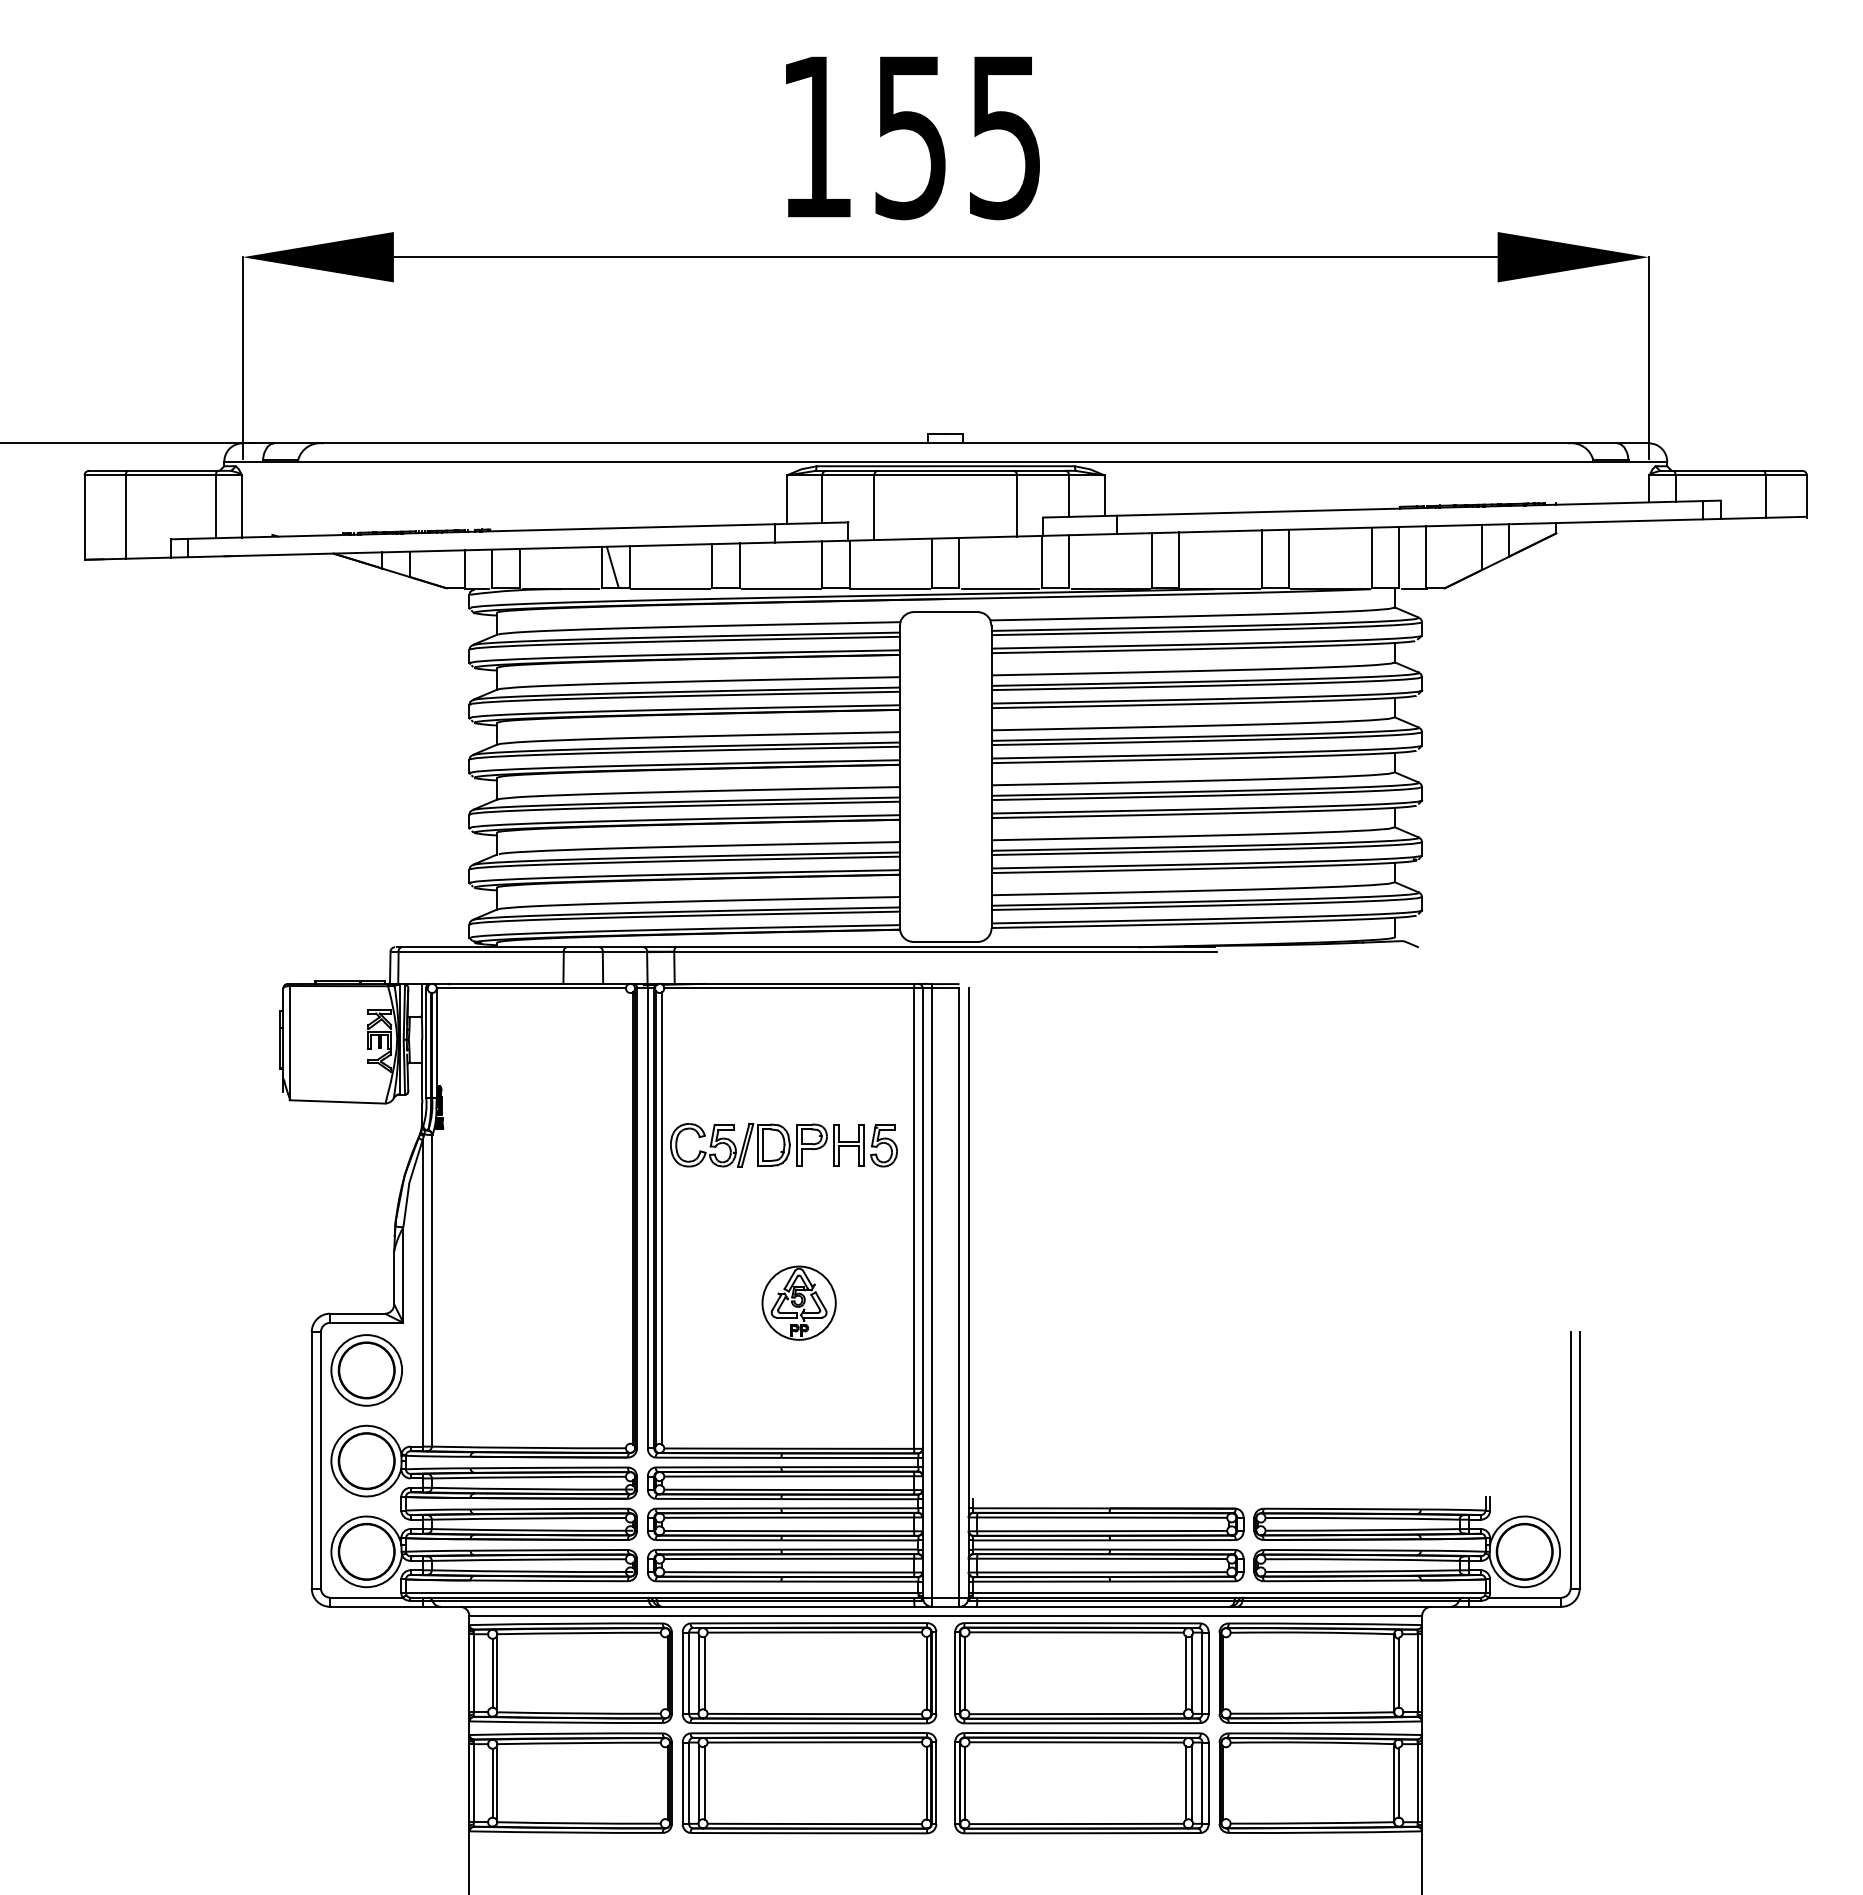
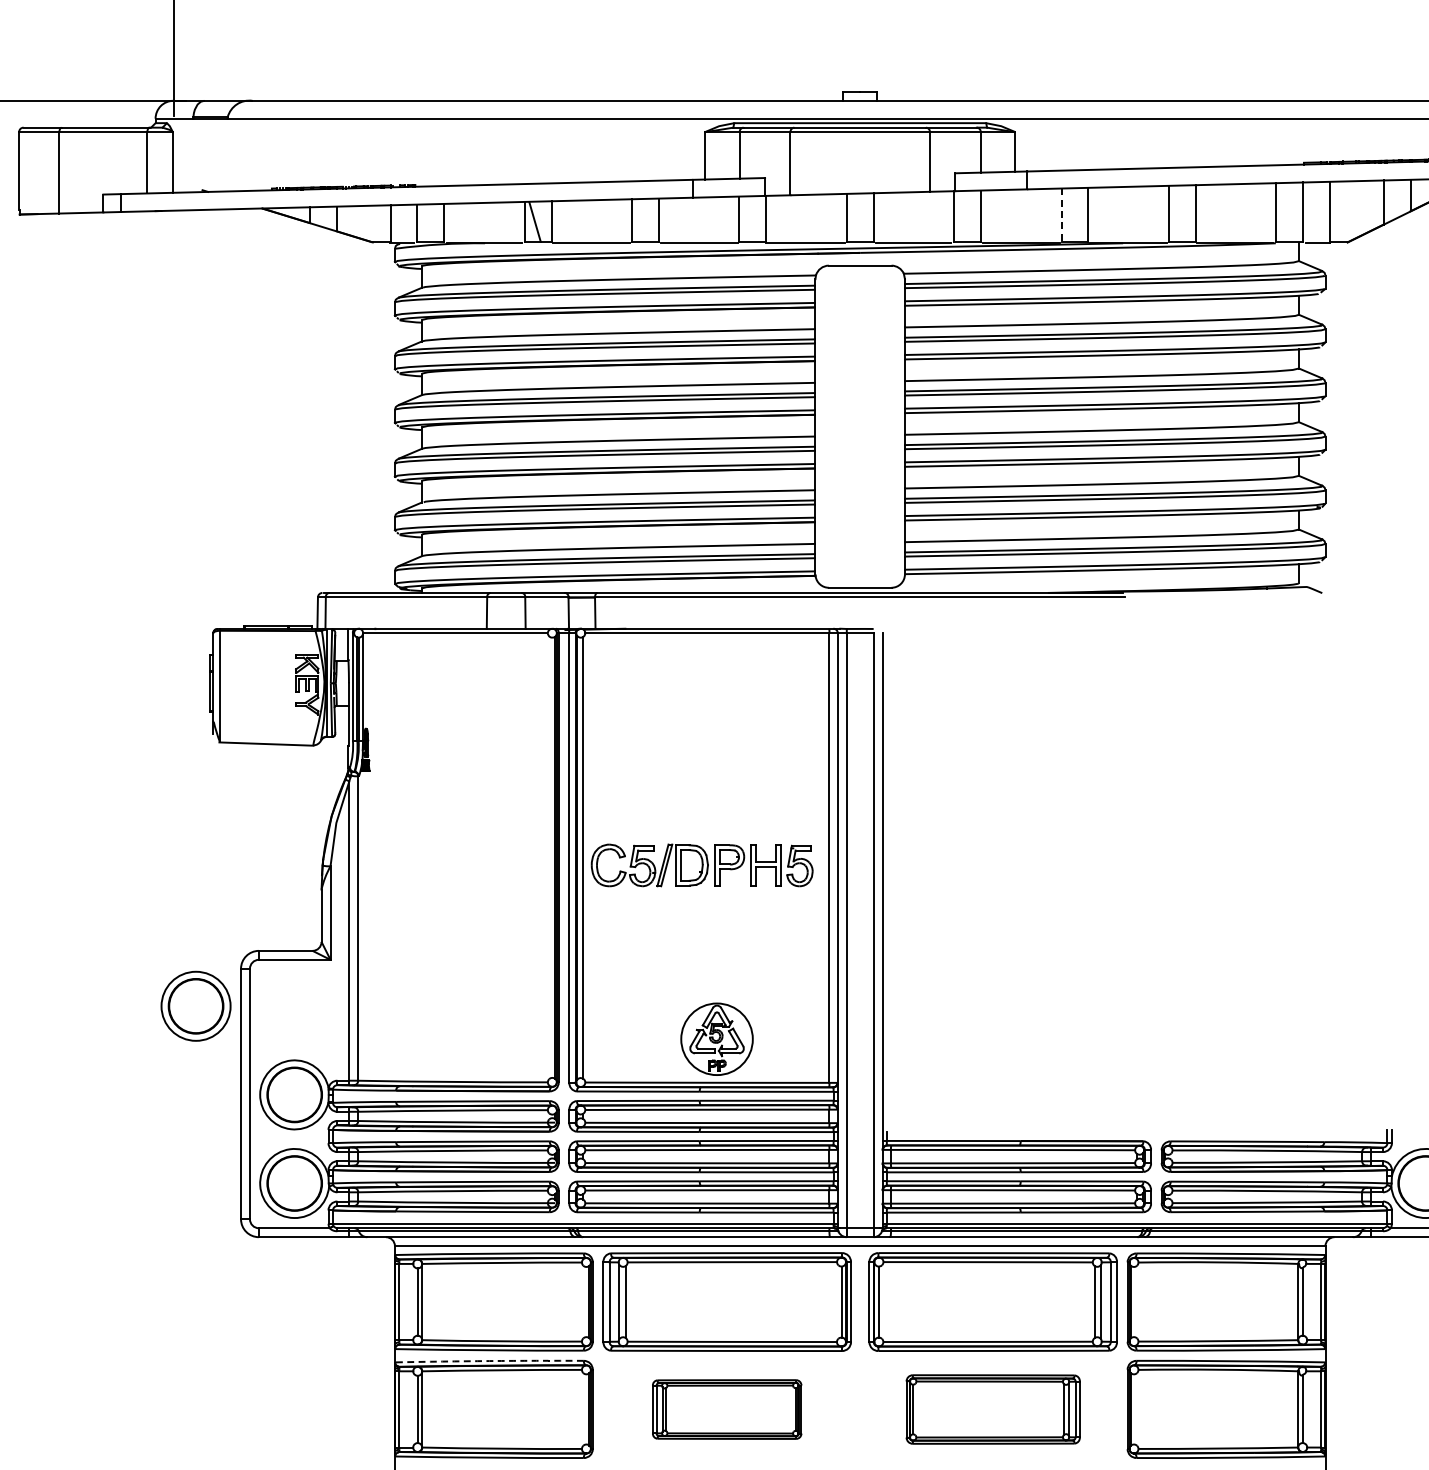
line: (1151, 560) -> (1061, 215), solid -> dashed
part: (783, 1145) -> (701, 865), moved
part: (798, 1302) -> (716, 1038), moved
part: (366, 1370) -> (195, 1006), moved
arc: (566, 1733) -> (489, 1360), solid -> dashed
part: (809, 1783) -> (727, 1409), size x0.6
part: (1081, 1783) -> (992, 1409), size x0.7

